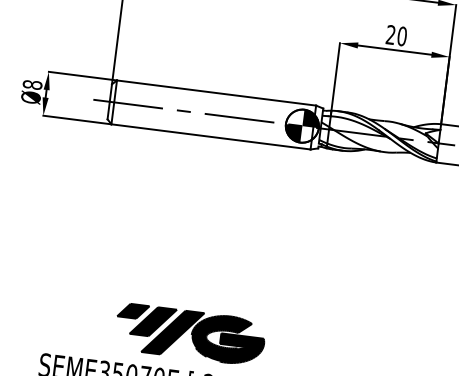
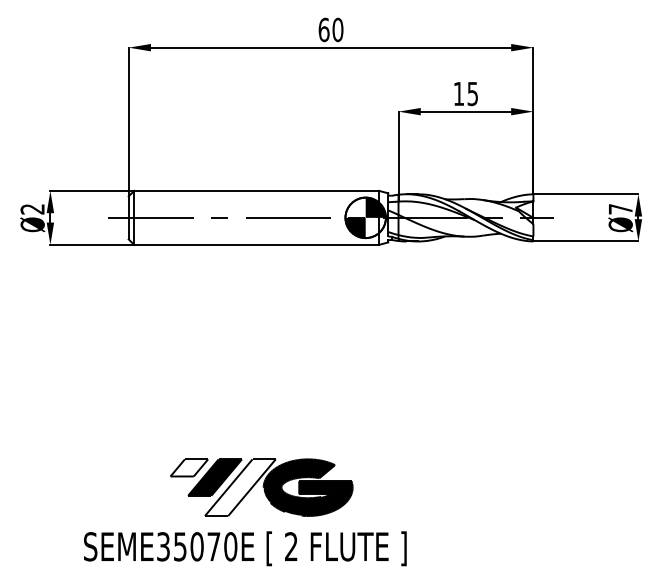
text: (396, 35) -> (465, 93), 20 -> 15
text: (32, 84) -> (32, 208), Ø8 -> Ø2
fill: (133, 310) -> (189, 467), removed
fill: (172, 332) -> (239, 487), removed

